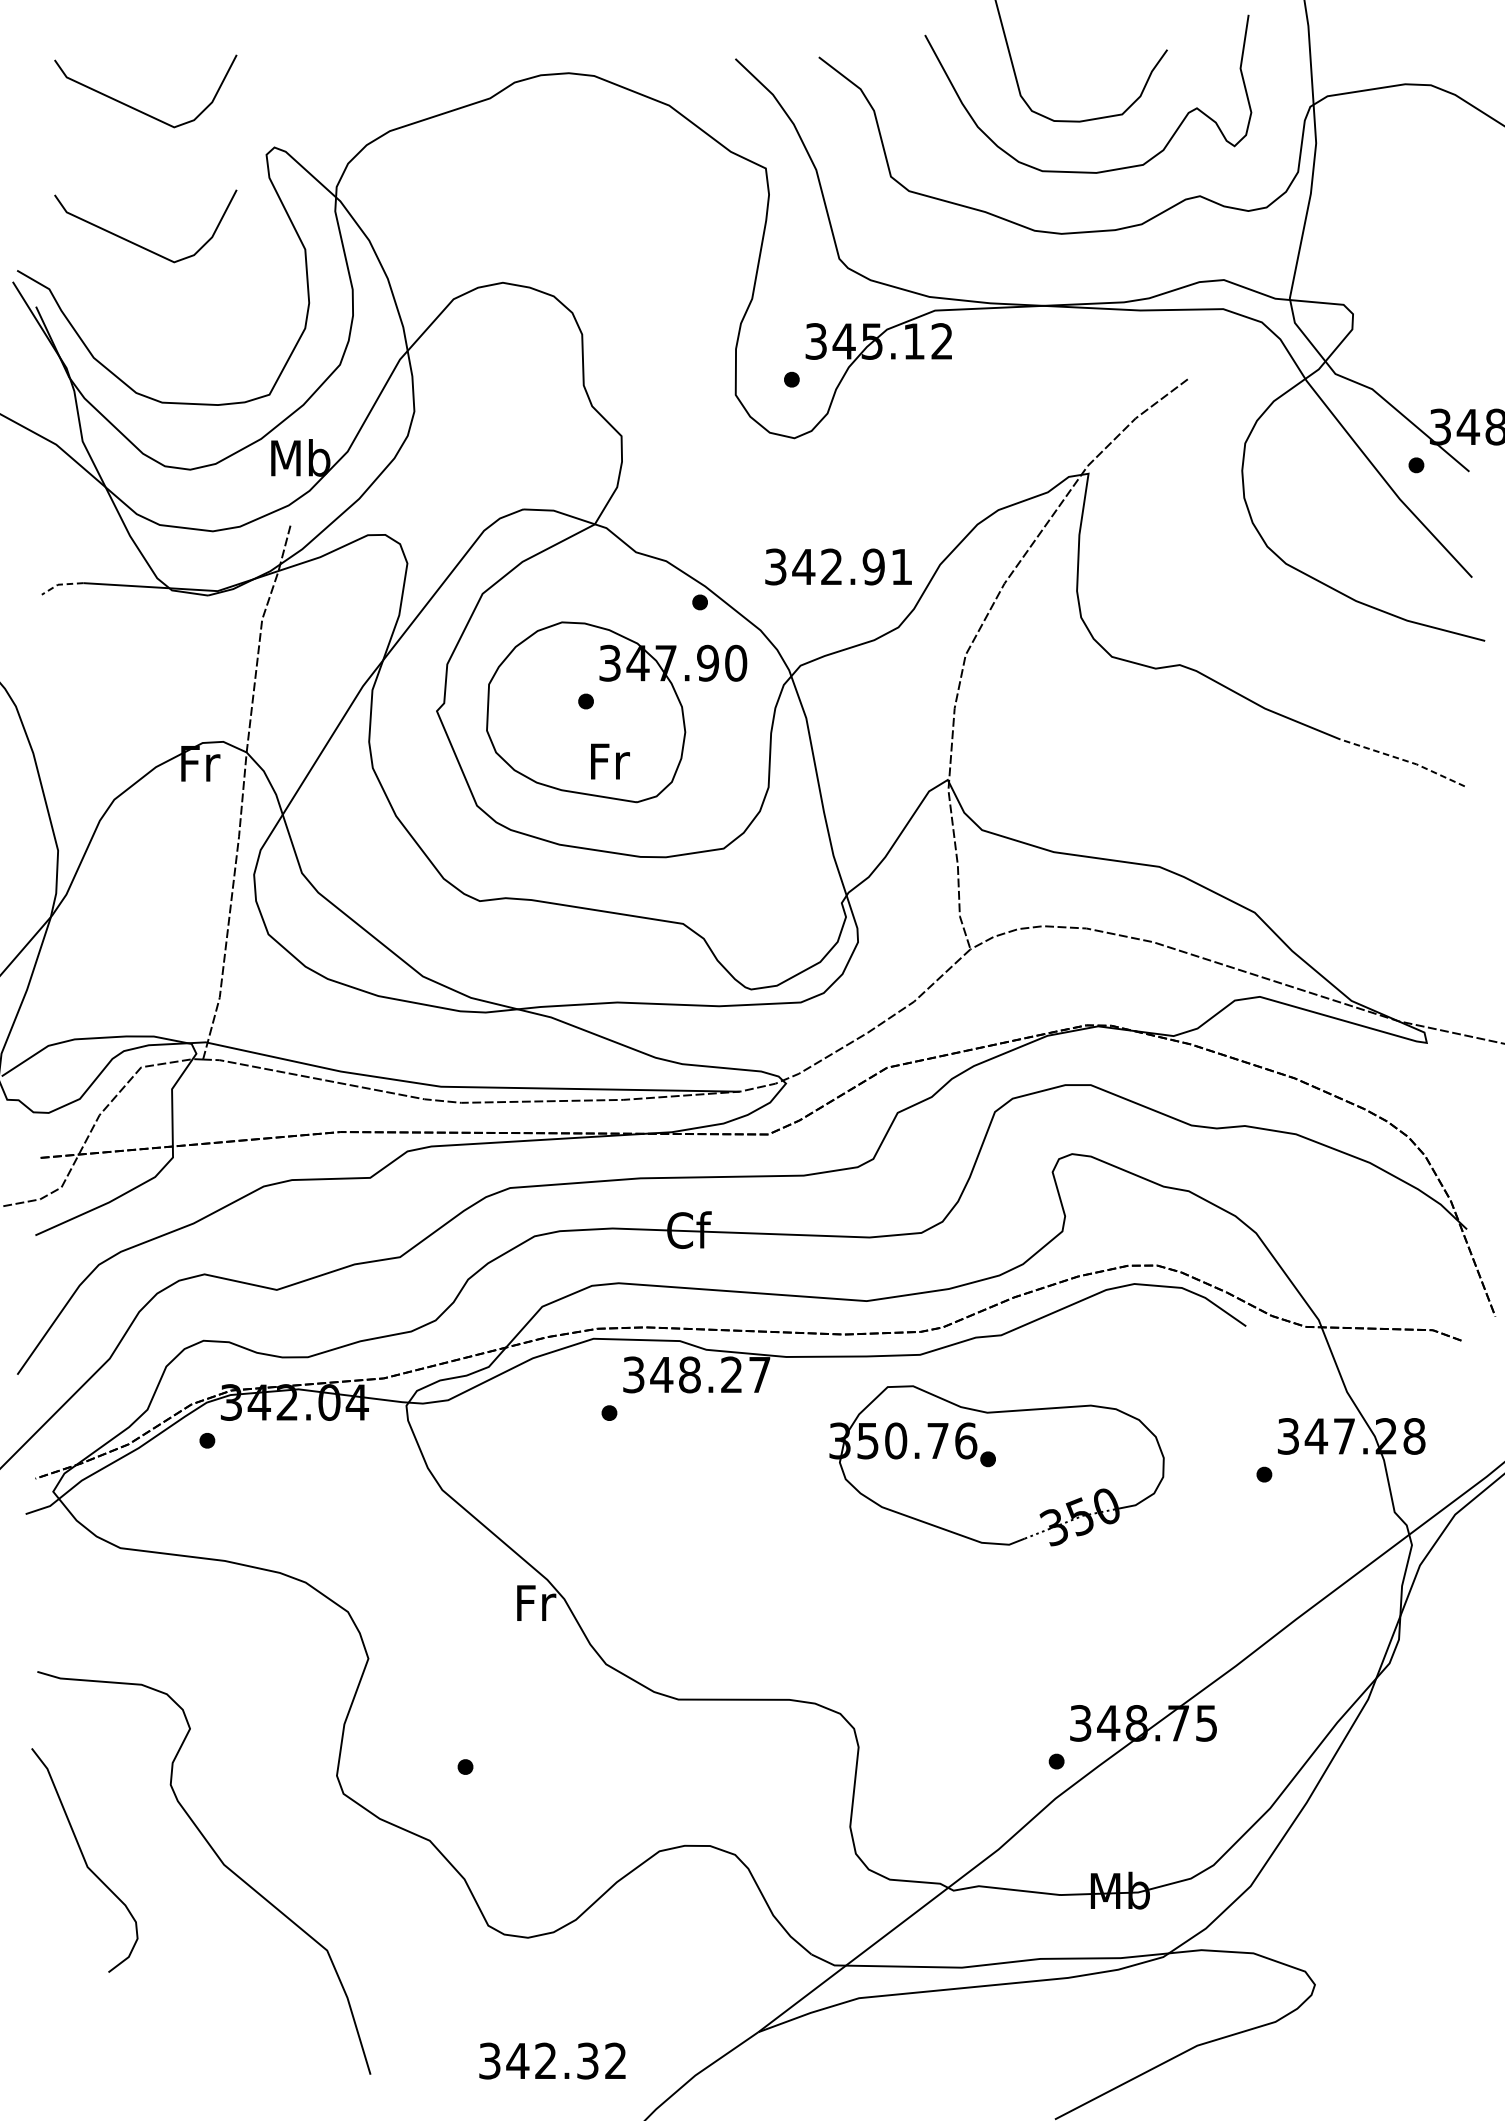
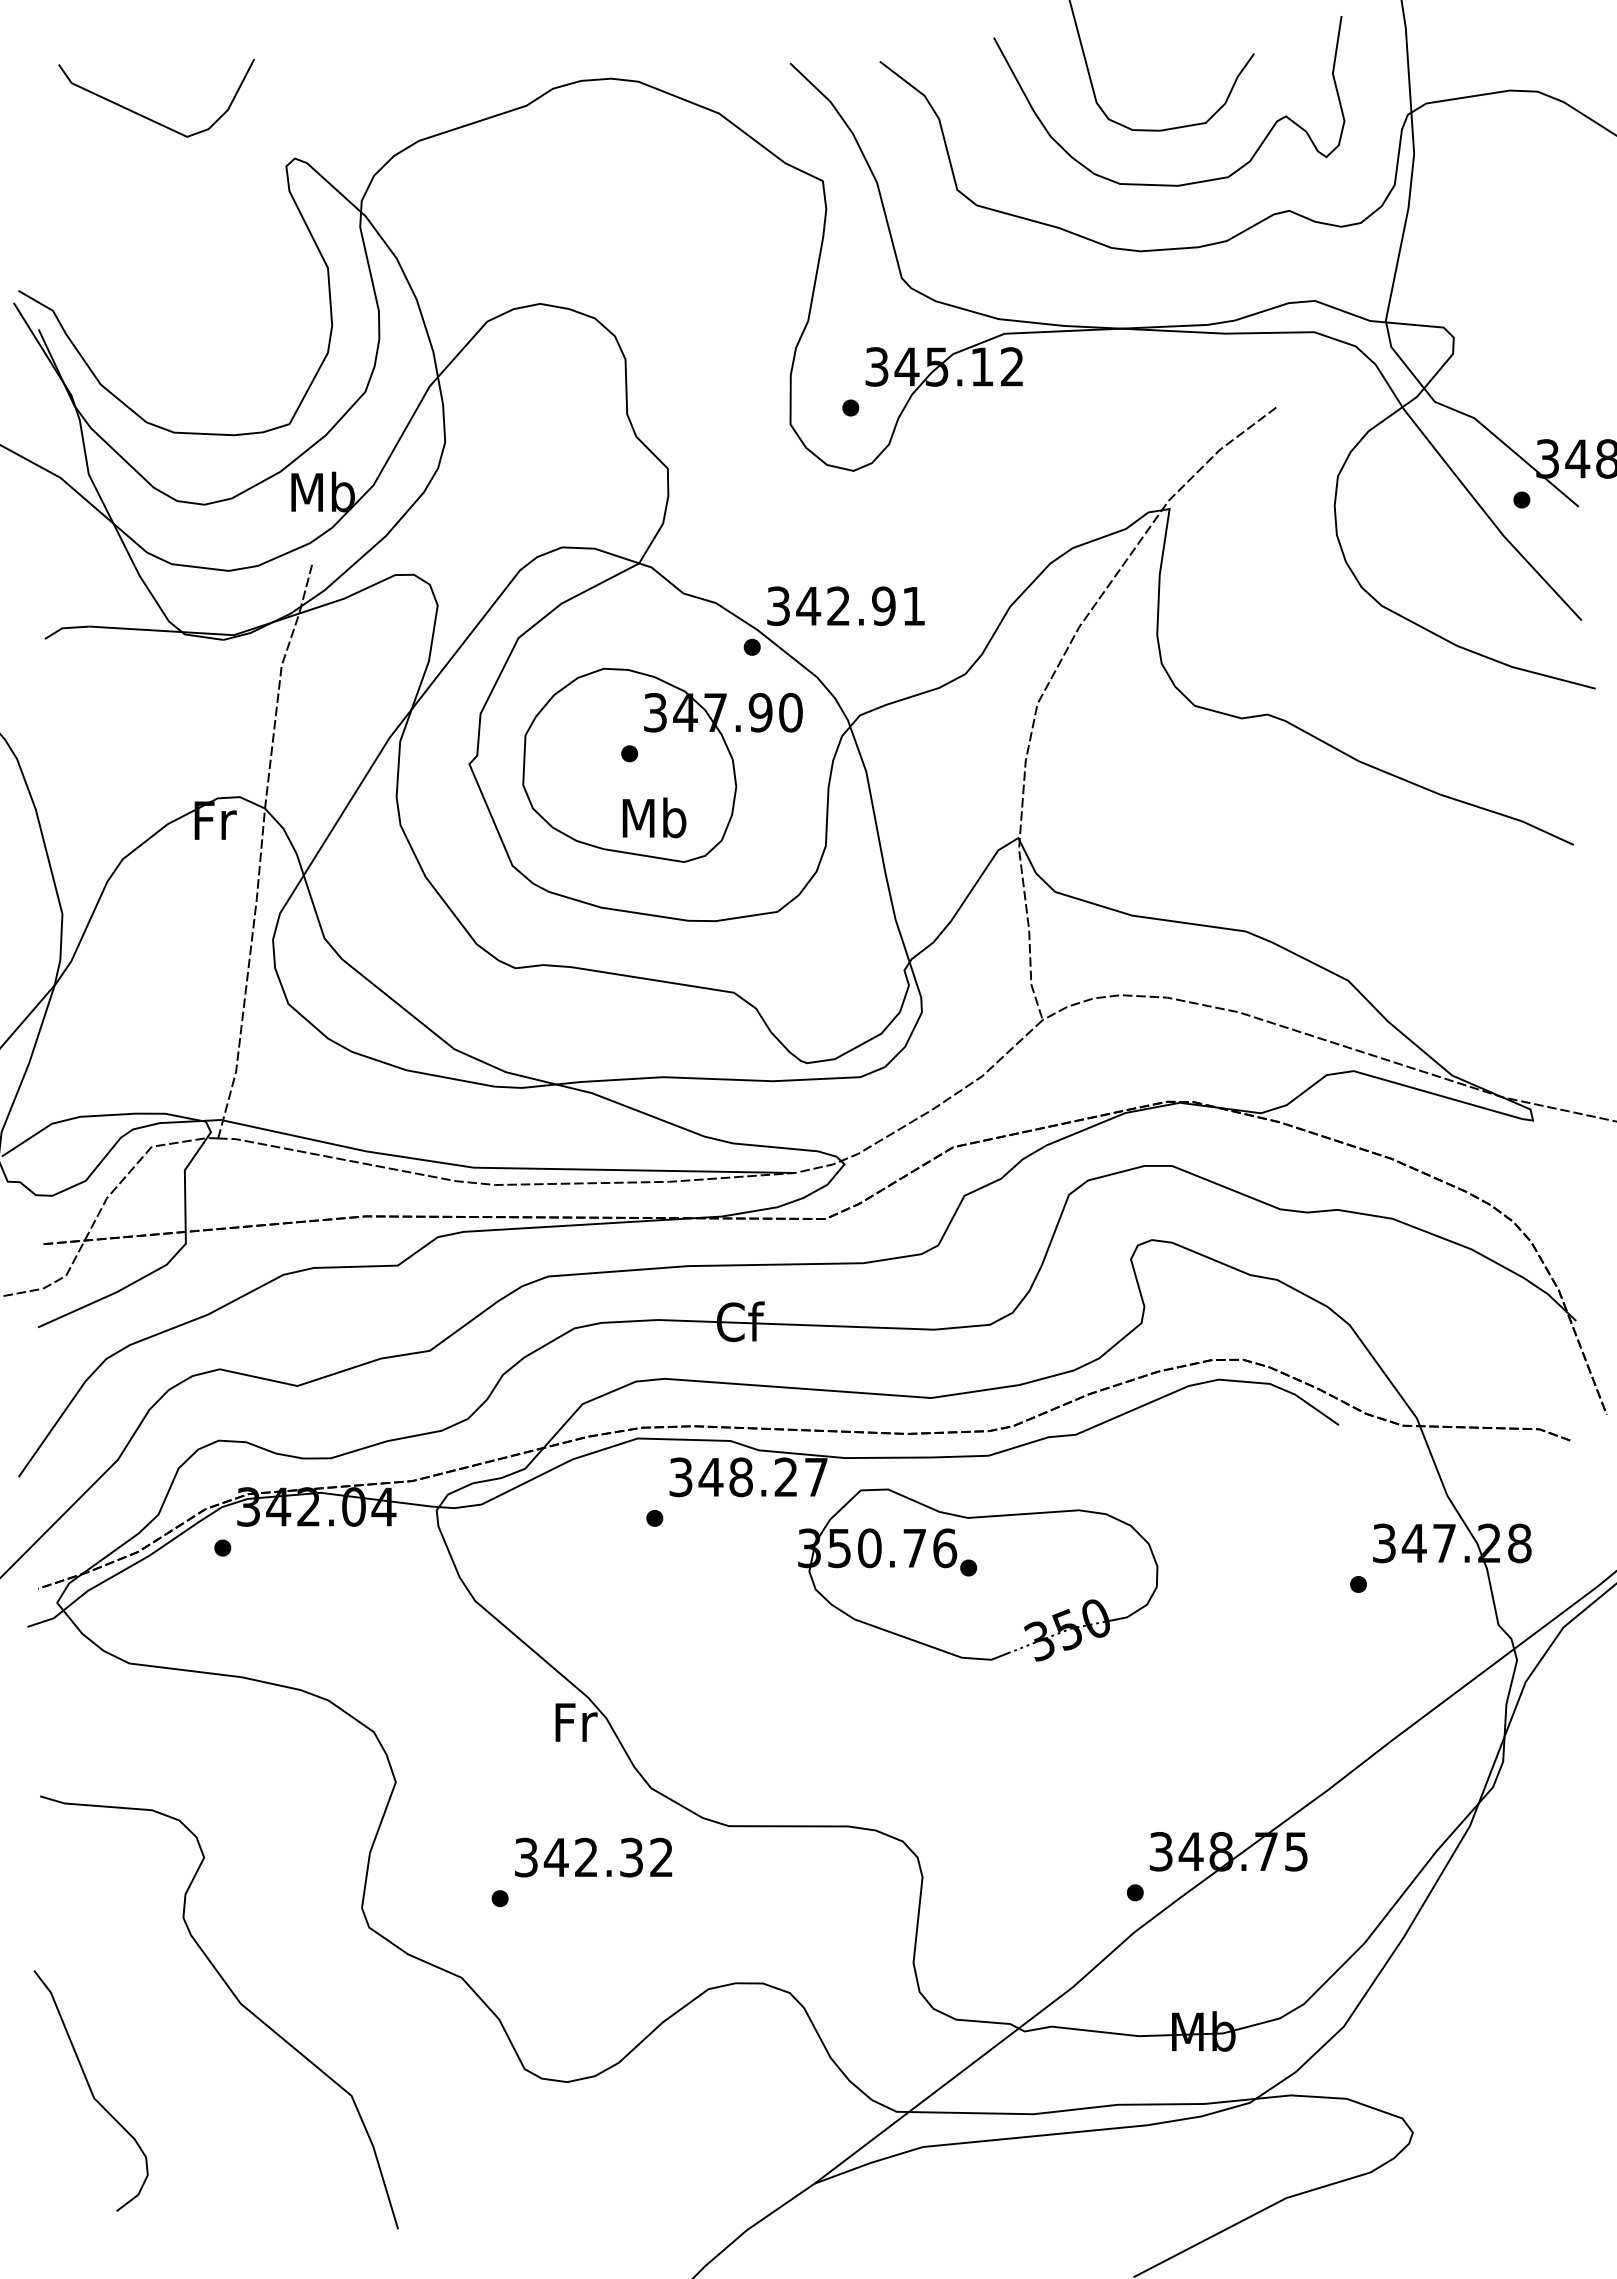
curve: (136, 243) -> (146, 261), removed
text: (838, 567) -> (845, 606), moved
line: (60, 584) -> (65, 628), dashed -> solid
line: (1403, 759) -> (1508, 816), dashed -> solid
text: (609, 760) -> (654, 817), Fr -> Mb
part: (997, 1465) -> (978, 1574), moved
curve: (84, 1859) -> (90, 2090), moved
text: (552, 2061) -> (593, 1857), moved

